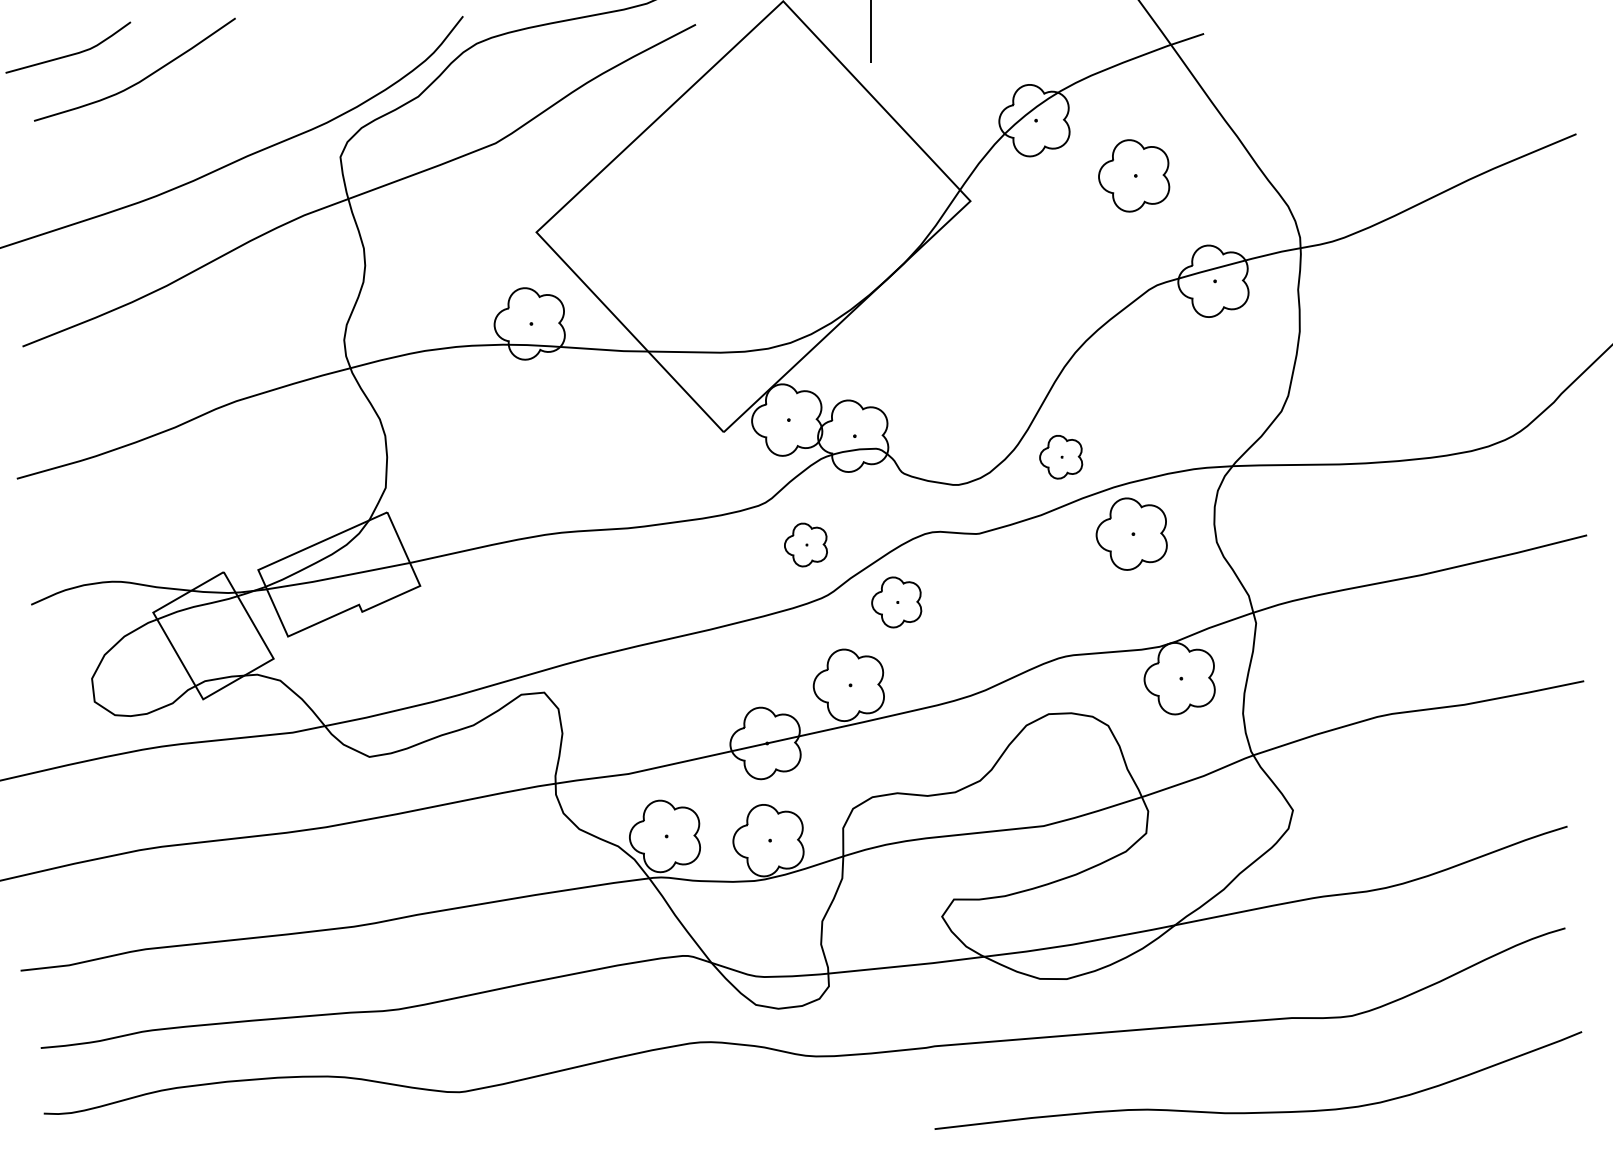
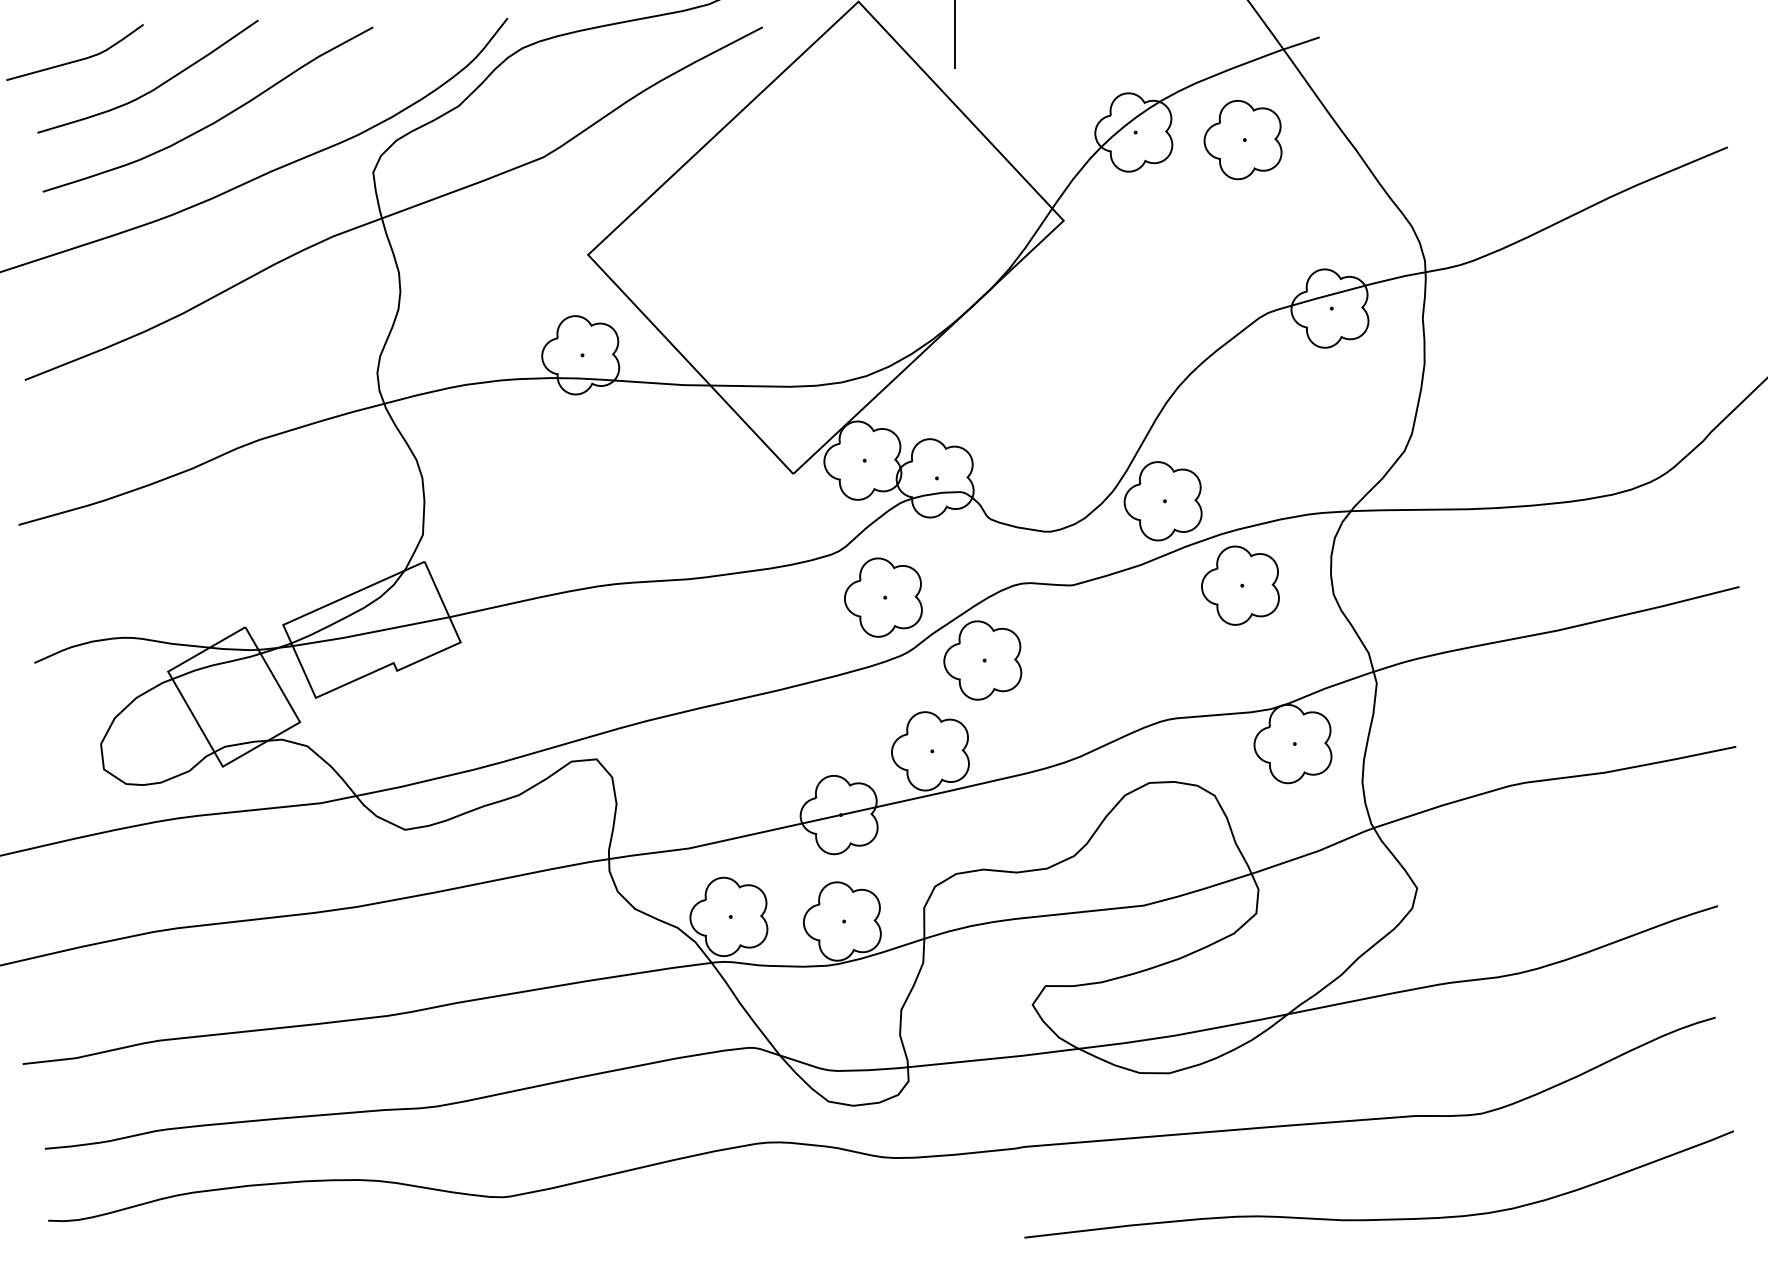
curve: (195, 110) -> (214, 121), added
part: (1133, 176) -> (1242, 140), moved
part: (1060, 457) -> (1162, 501), size x1.67
part: (806, 544) -> (883, 597), size x1.67
part: (896, 602) -> (982, 660), size x1.43

